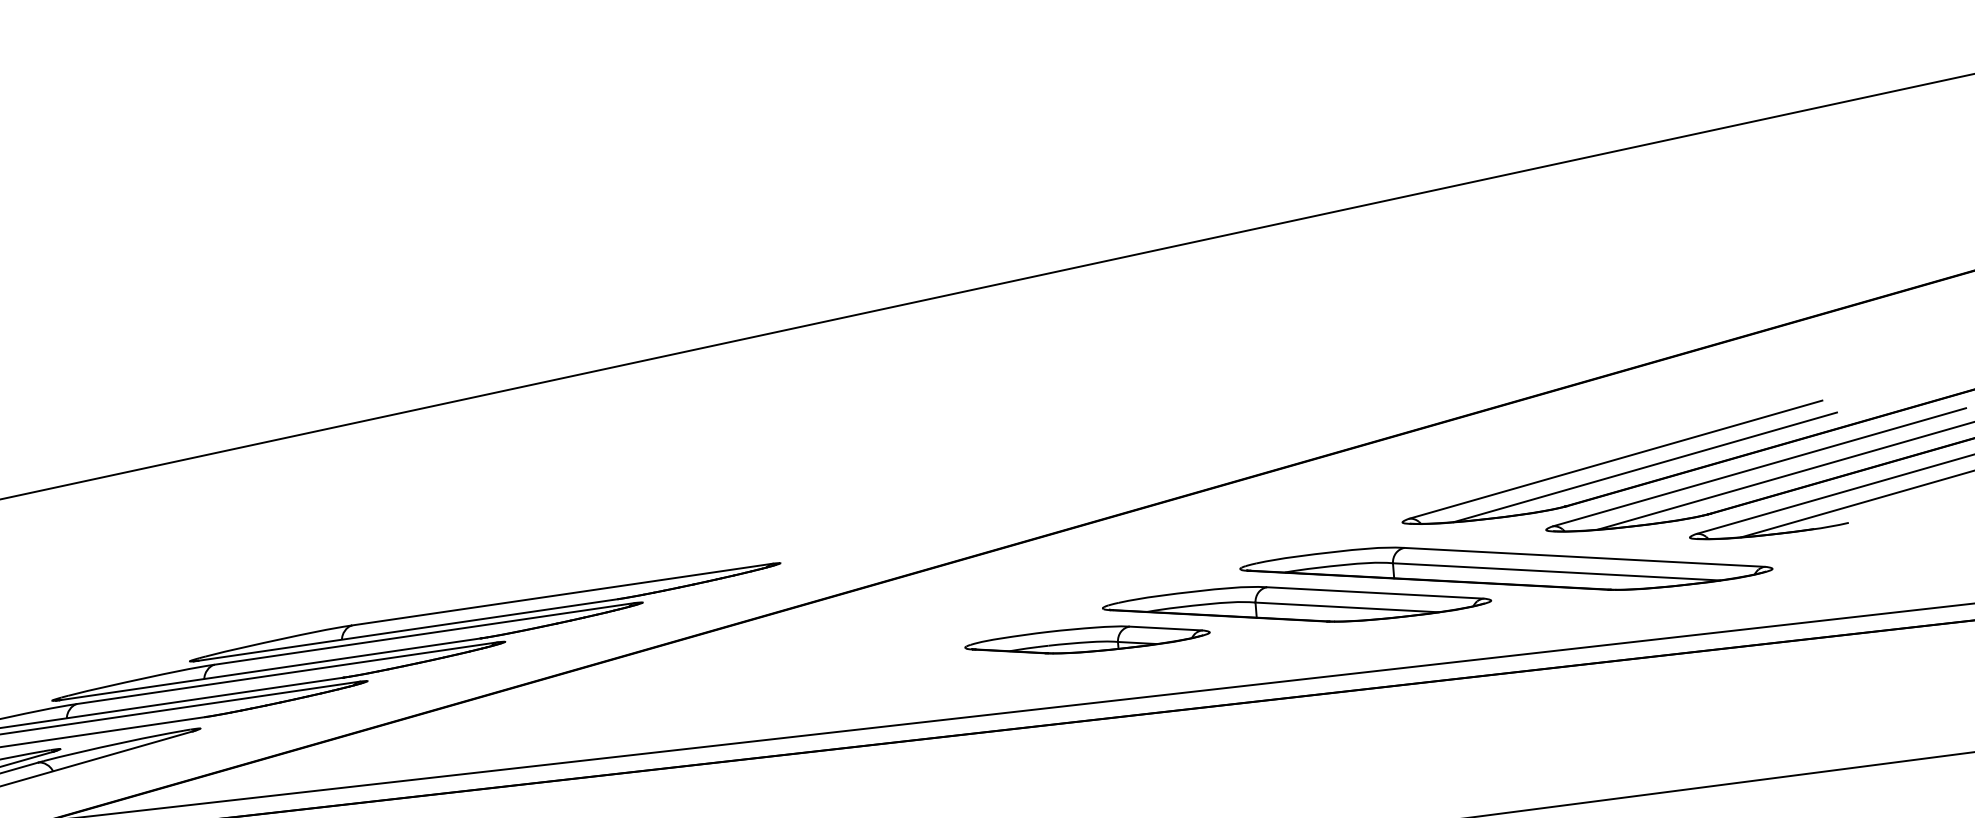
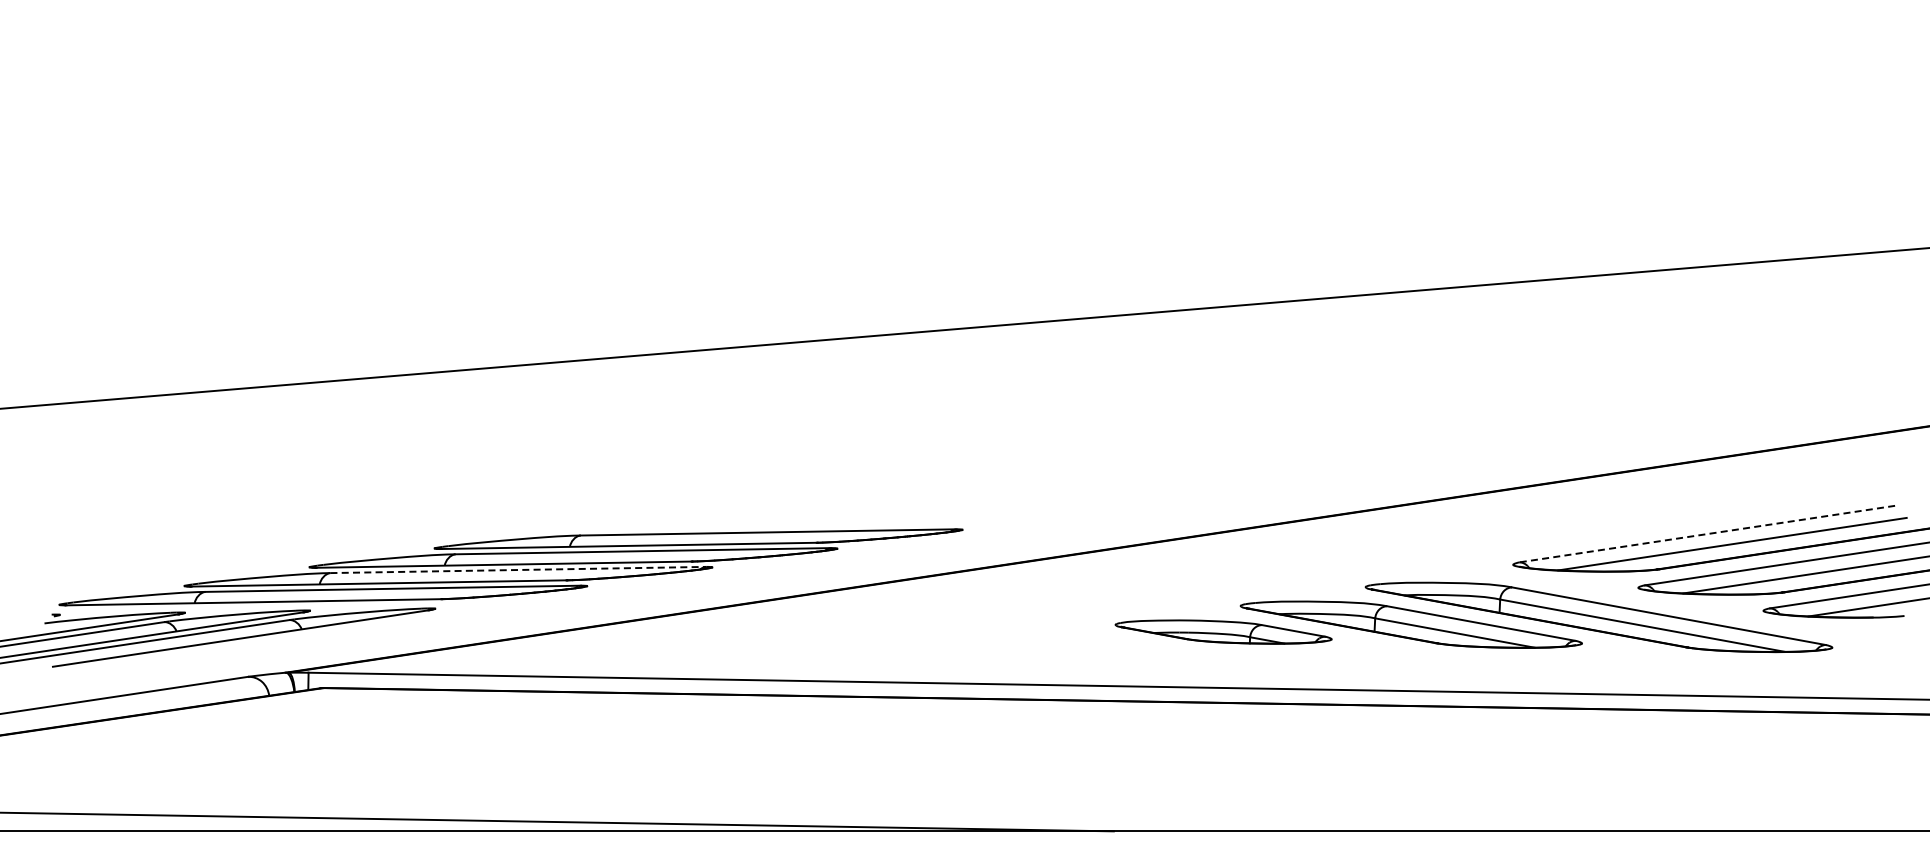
line: (1615, 460) -> (1707, 534), solid -> dashed
line: (287, 673) -> (518, 570), solid -> dashed

